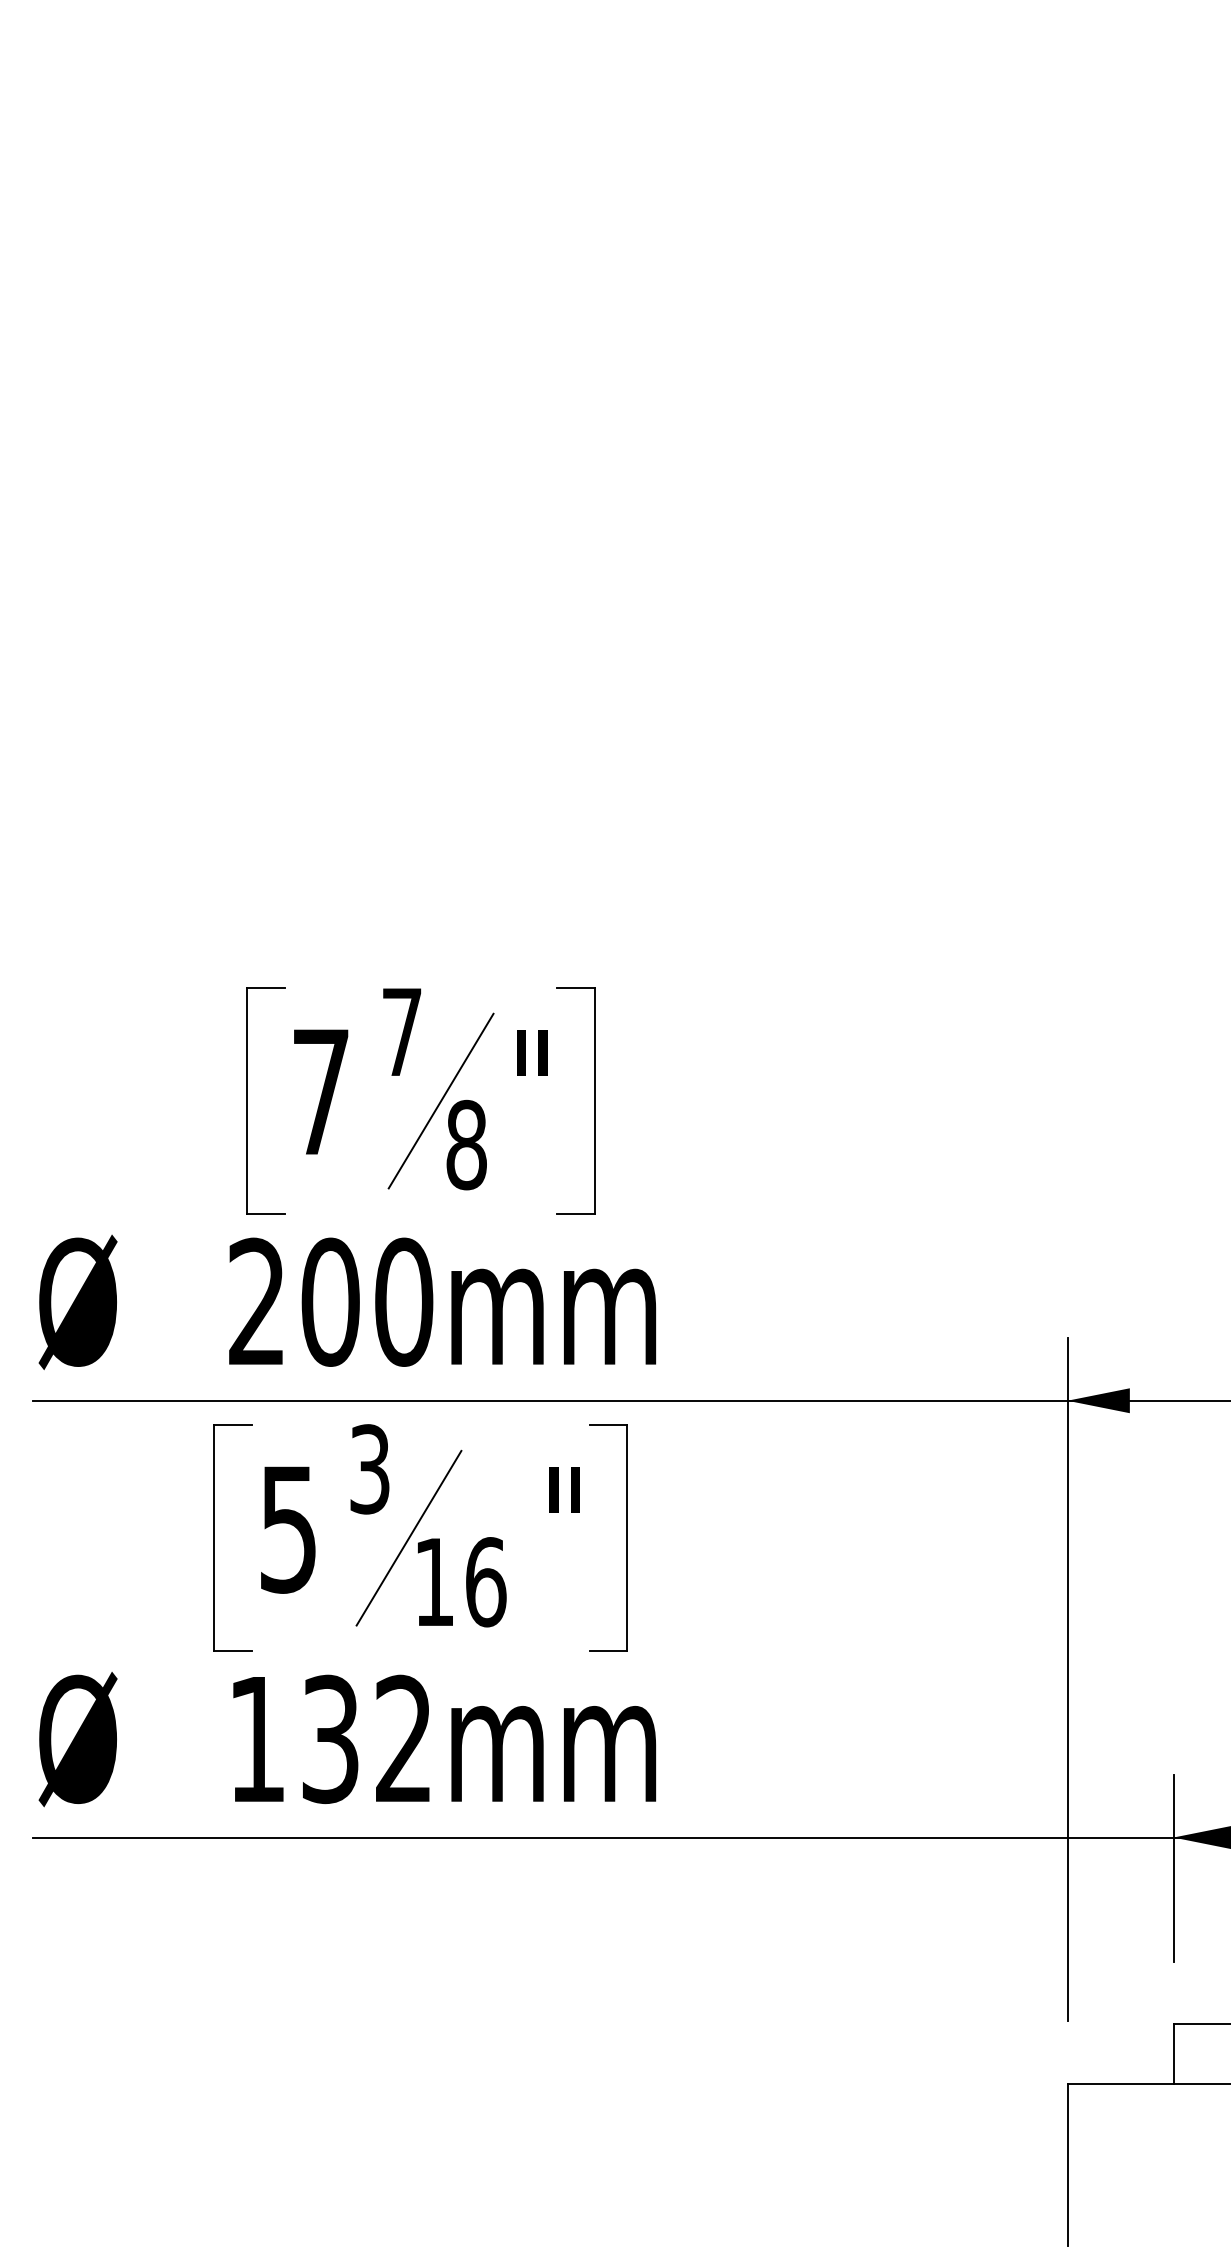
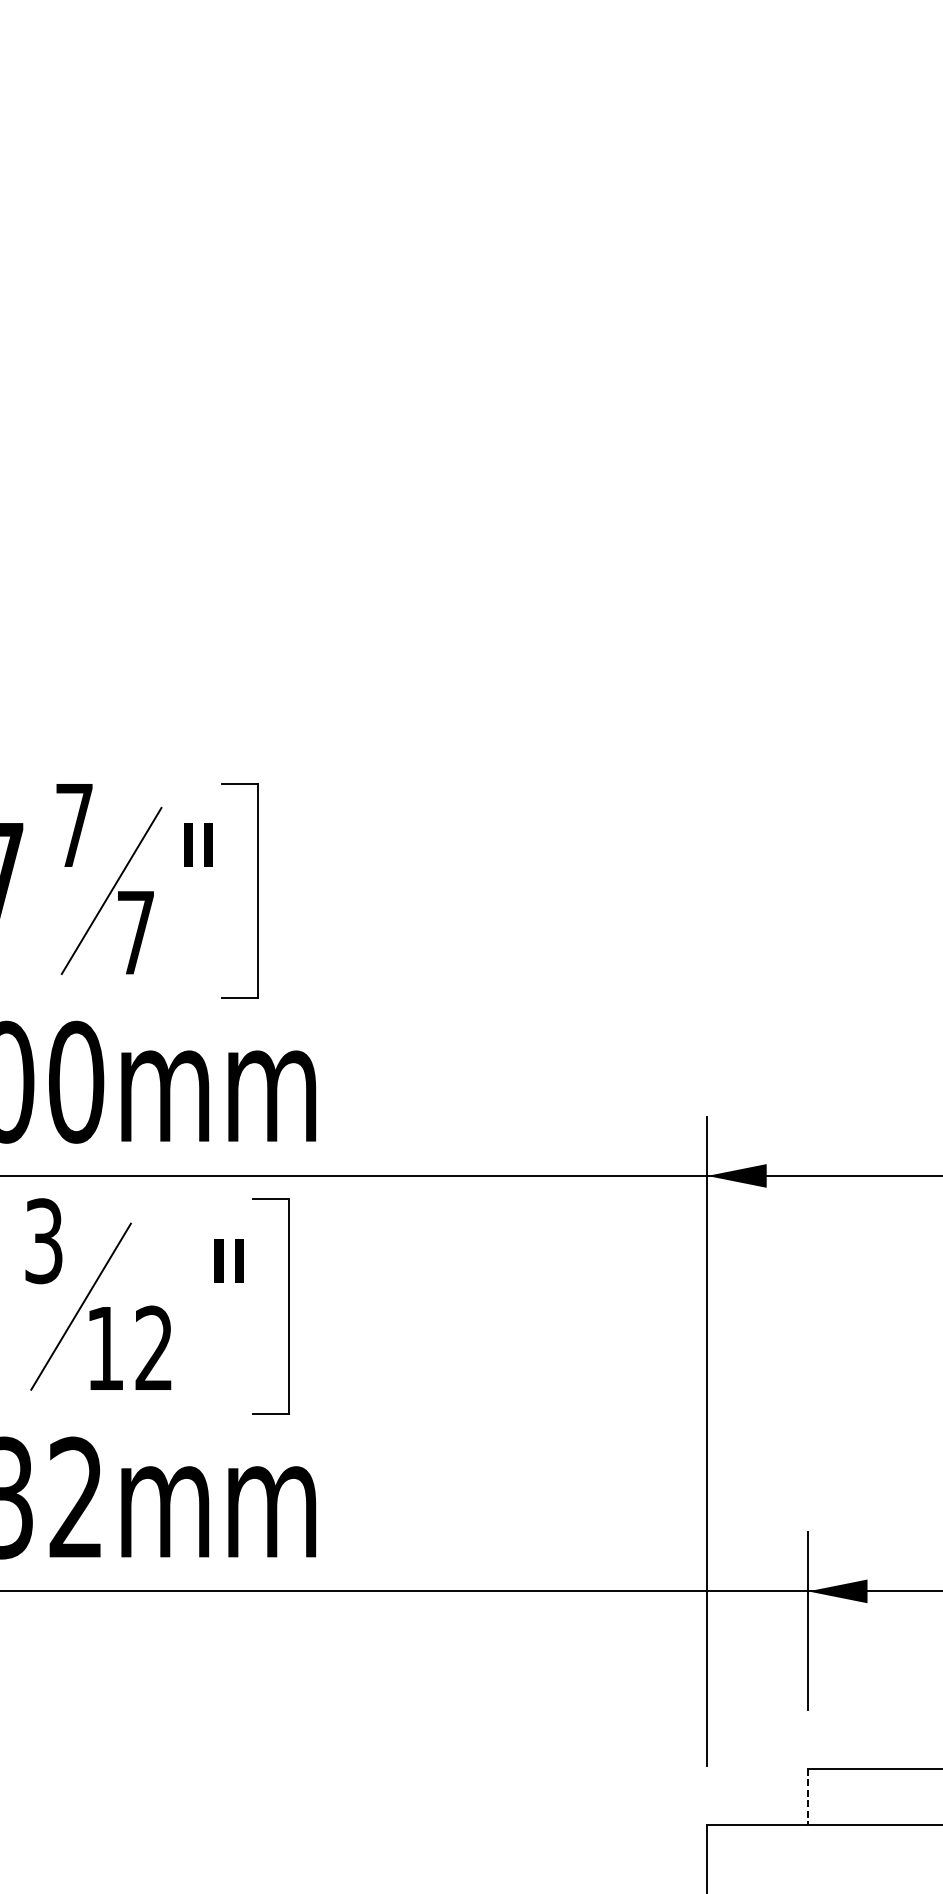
text: (466, 1144) -> (135, 932), 8 -> 7
text: (486, 1582) -> (154, 1348), 16 -> 12
line: (1173, 2053) -> (808, 1796), solid -> dashed

